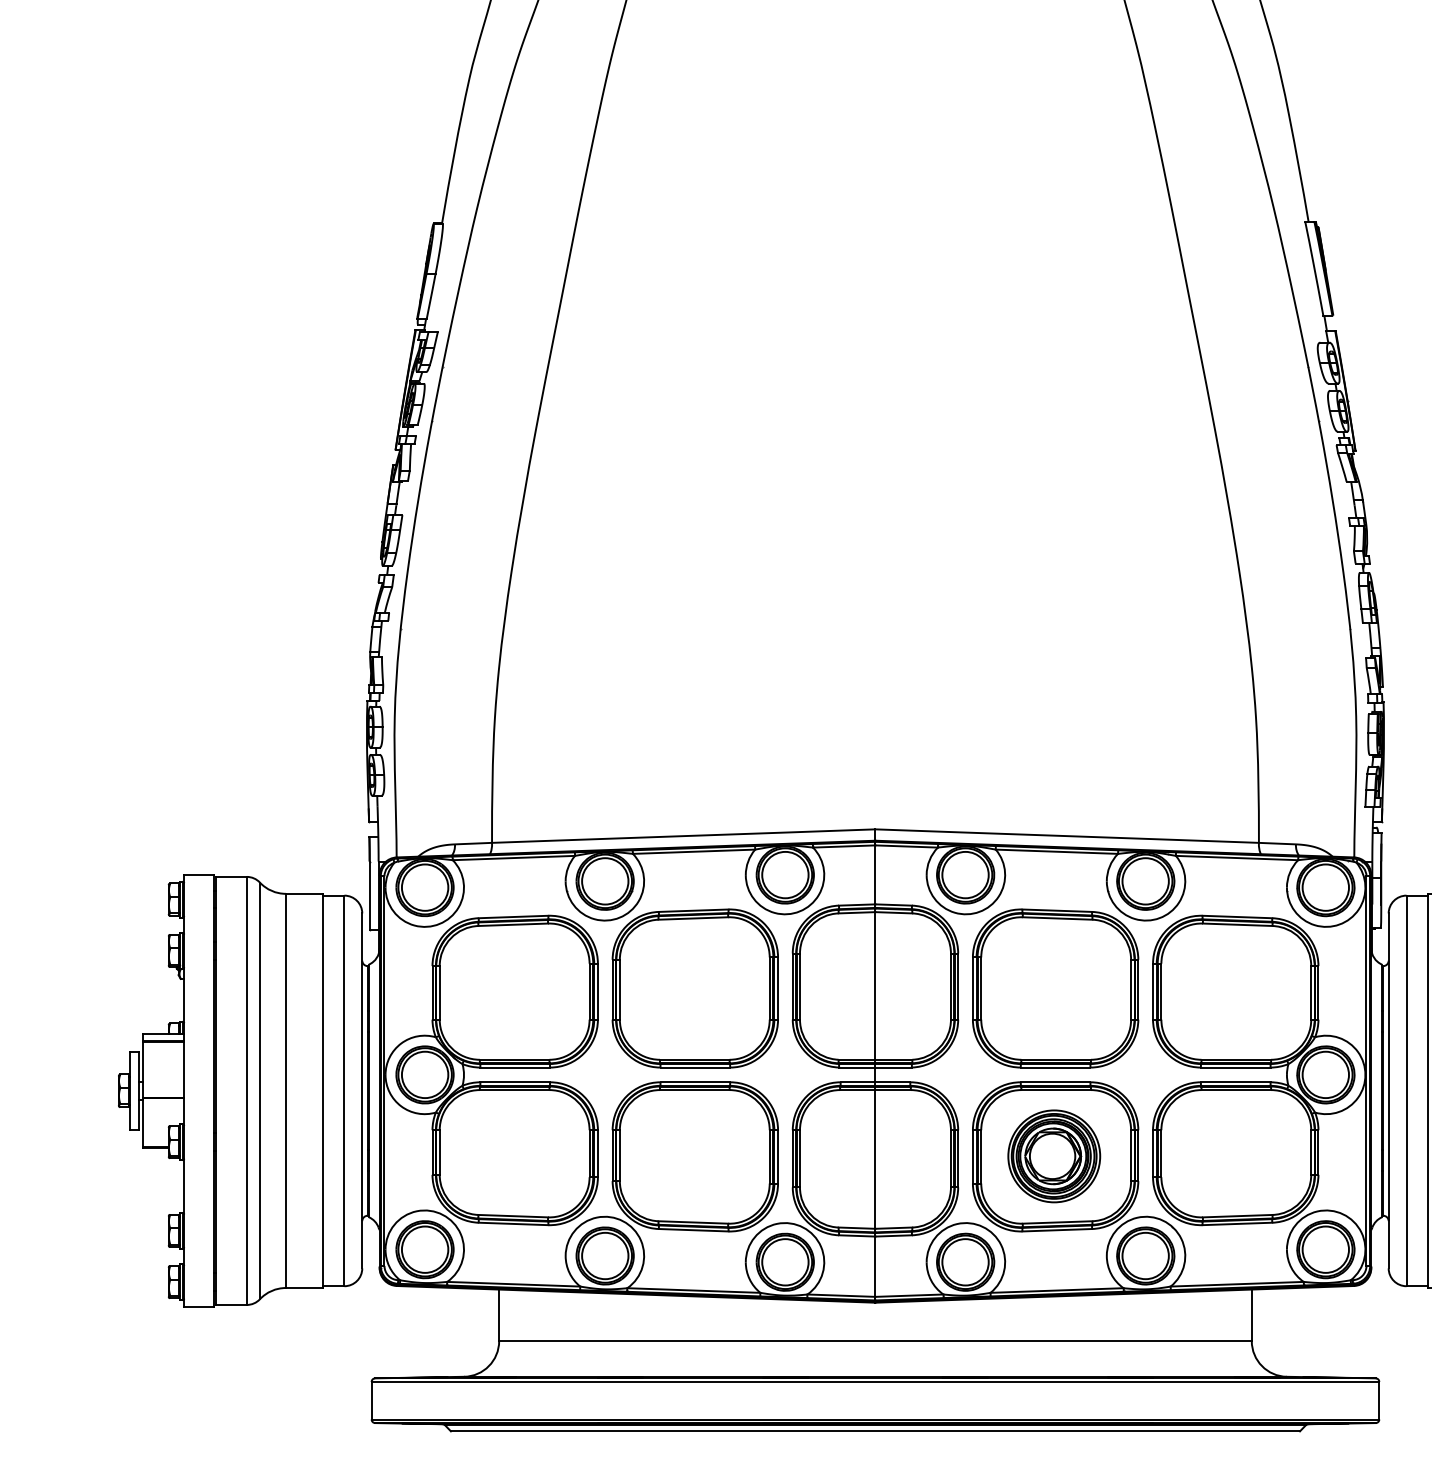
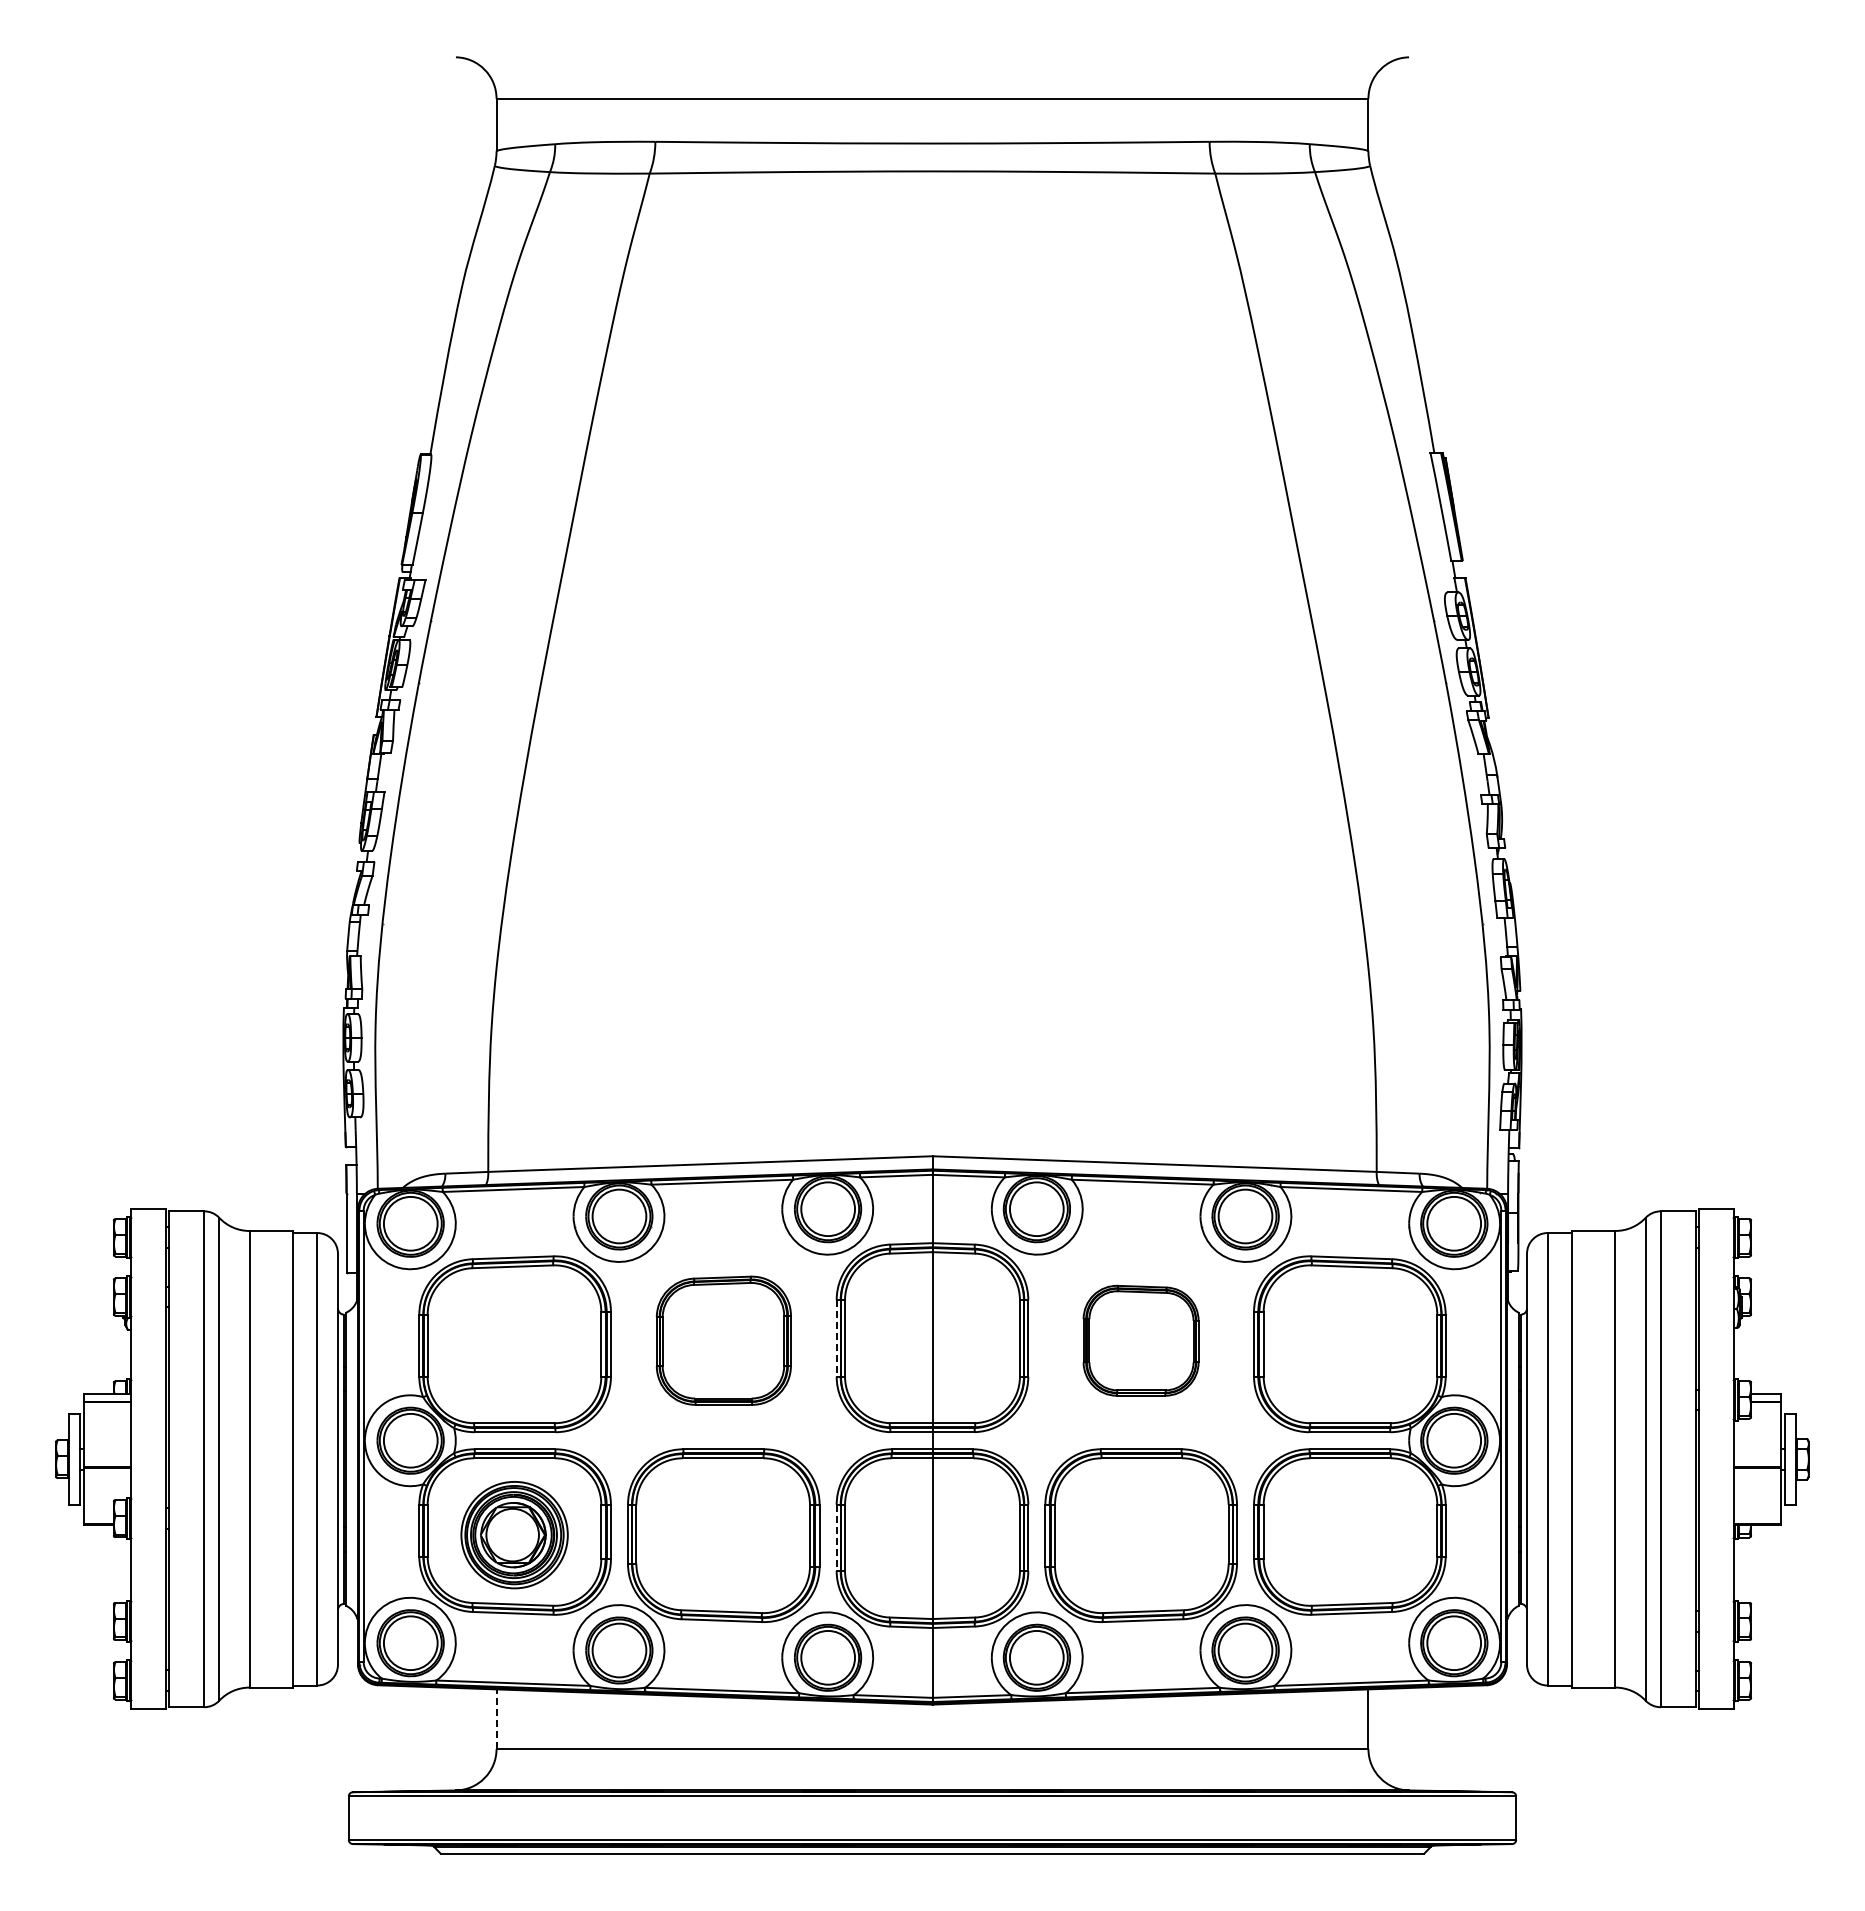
line: (792, 986) -> (836, 1338), solid -> dashed
part: (695, 988) -> (723, 1340), size x0.7
part: (1055, 988) -> (1140, 1340), size x0.6
part: (1054, 1156) -> (514, 1535), moved
line: (792, 1159) -> (836, 1538), solid -> dashed
line: (499, 1315) -> (496, 1719), solid -> dashed

